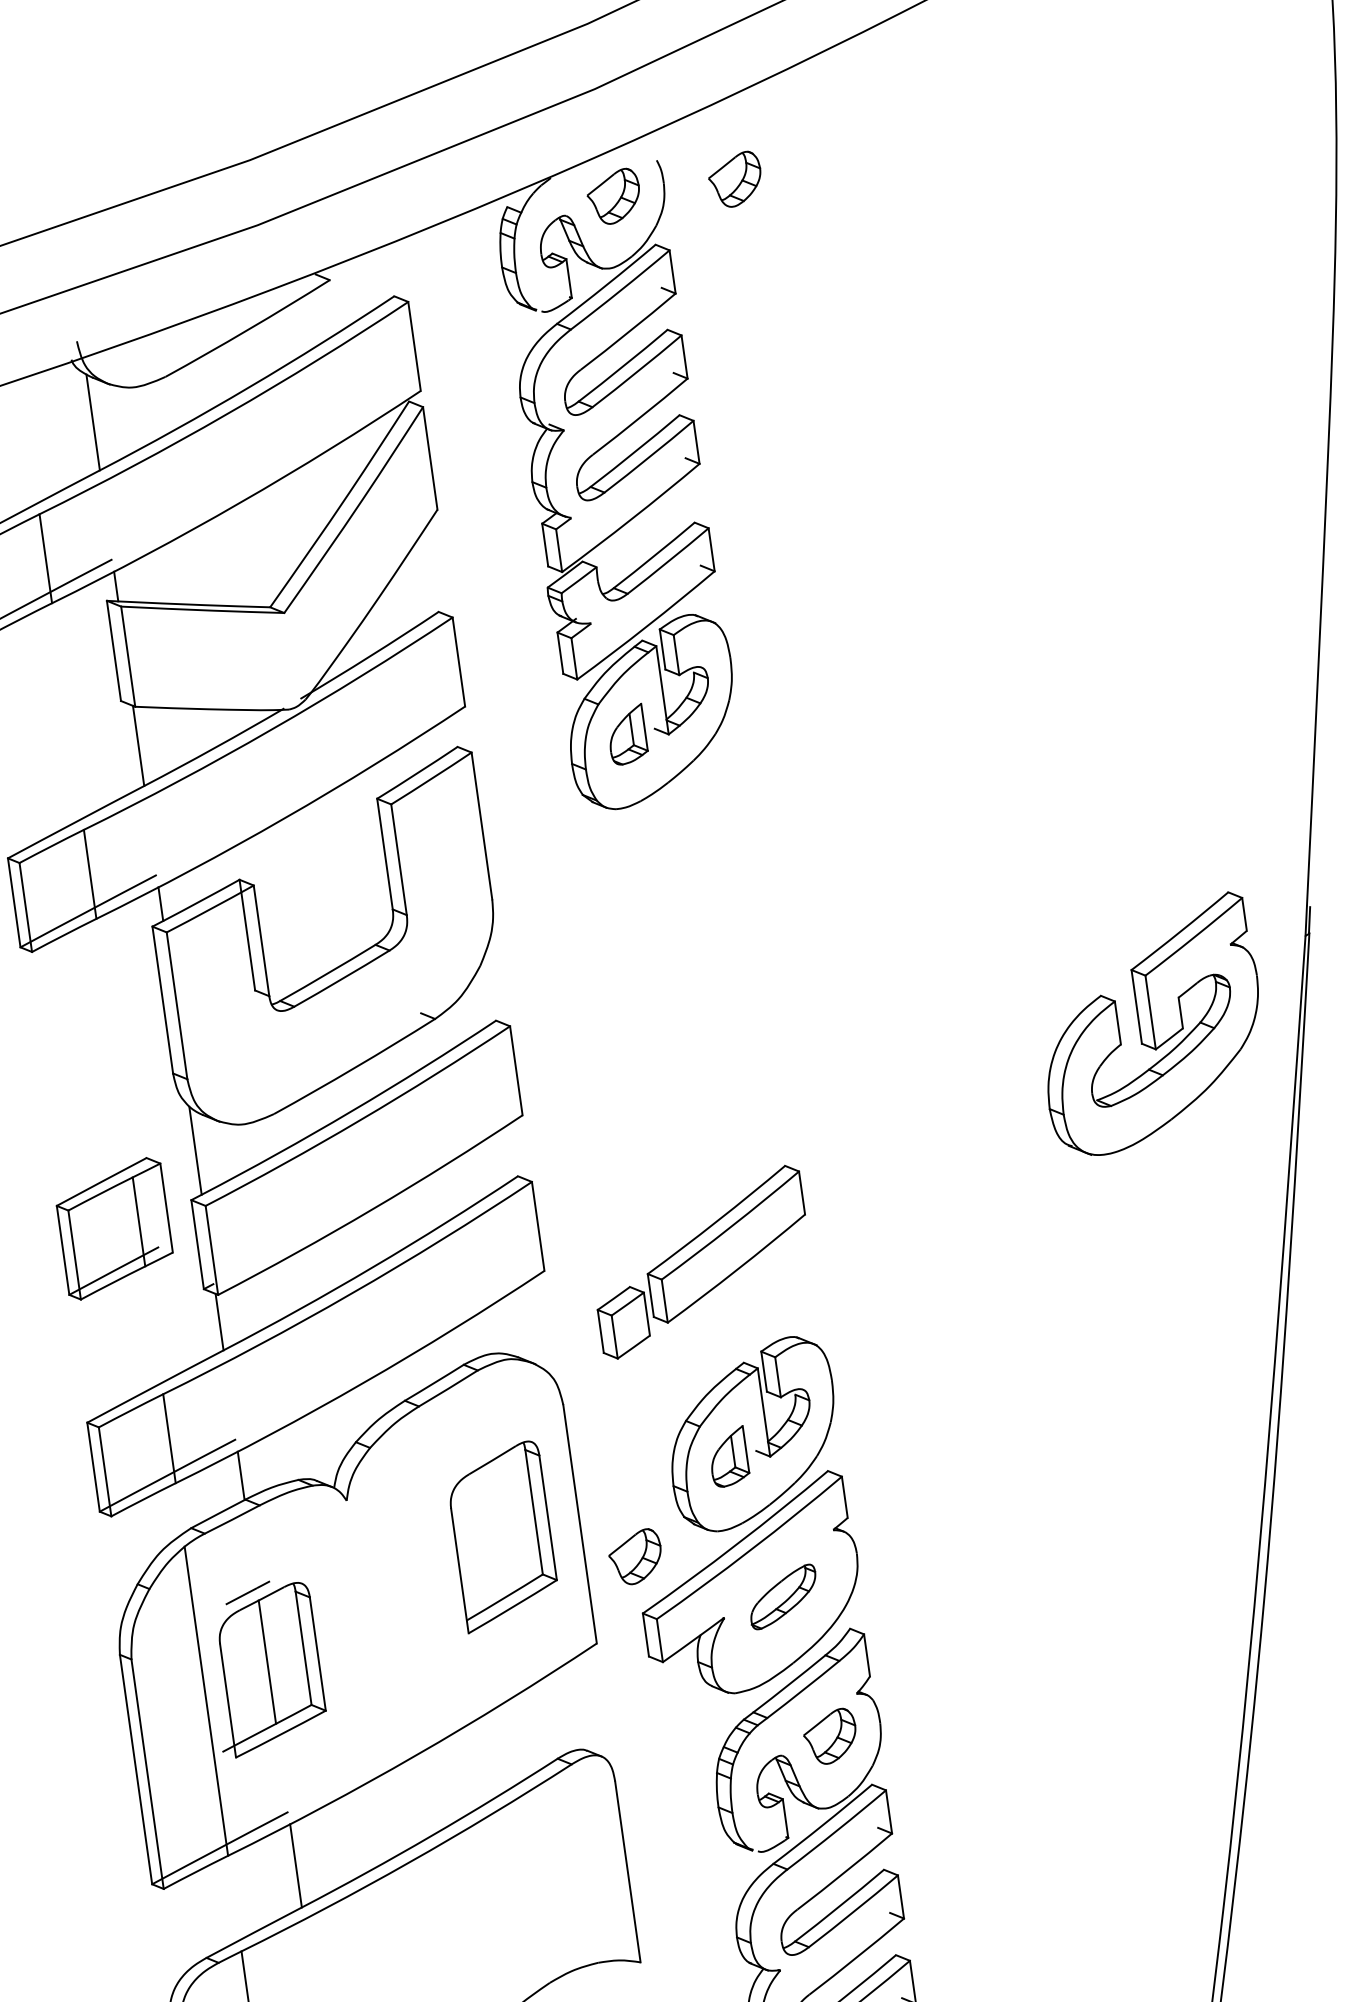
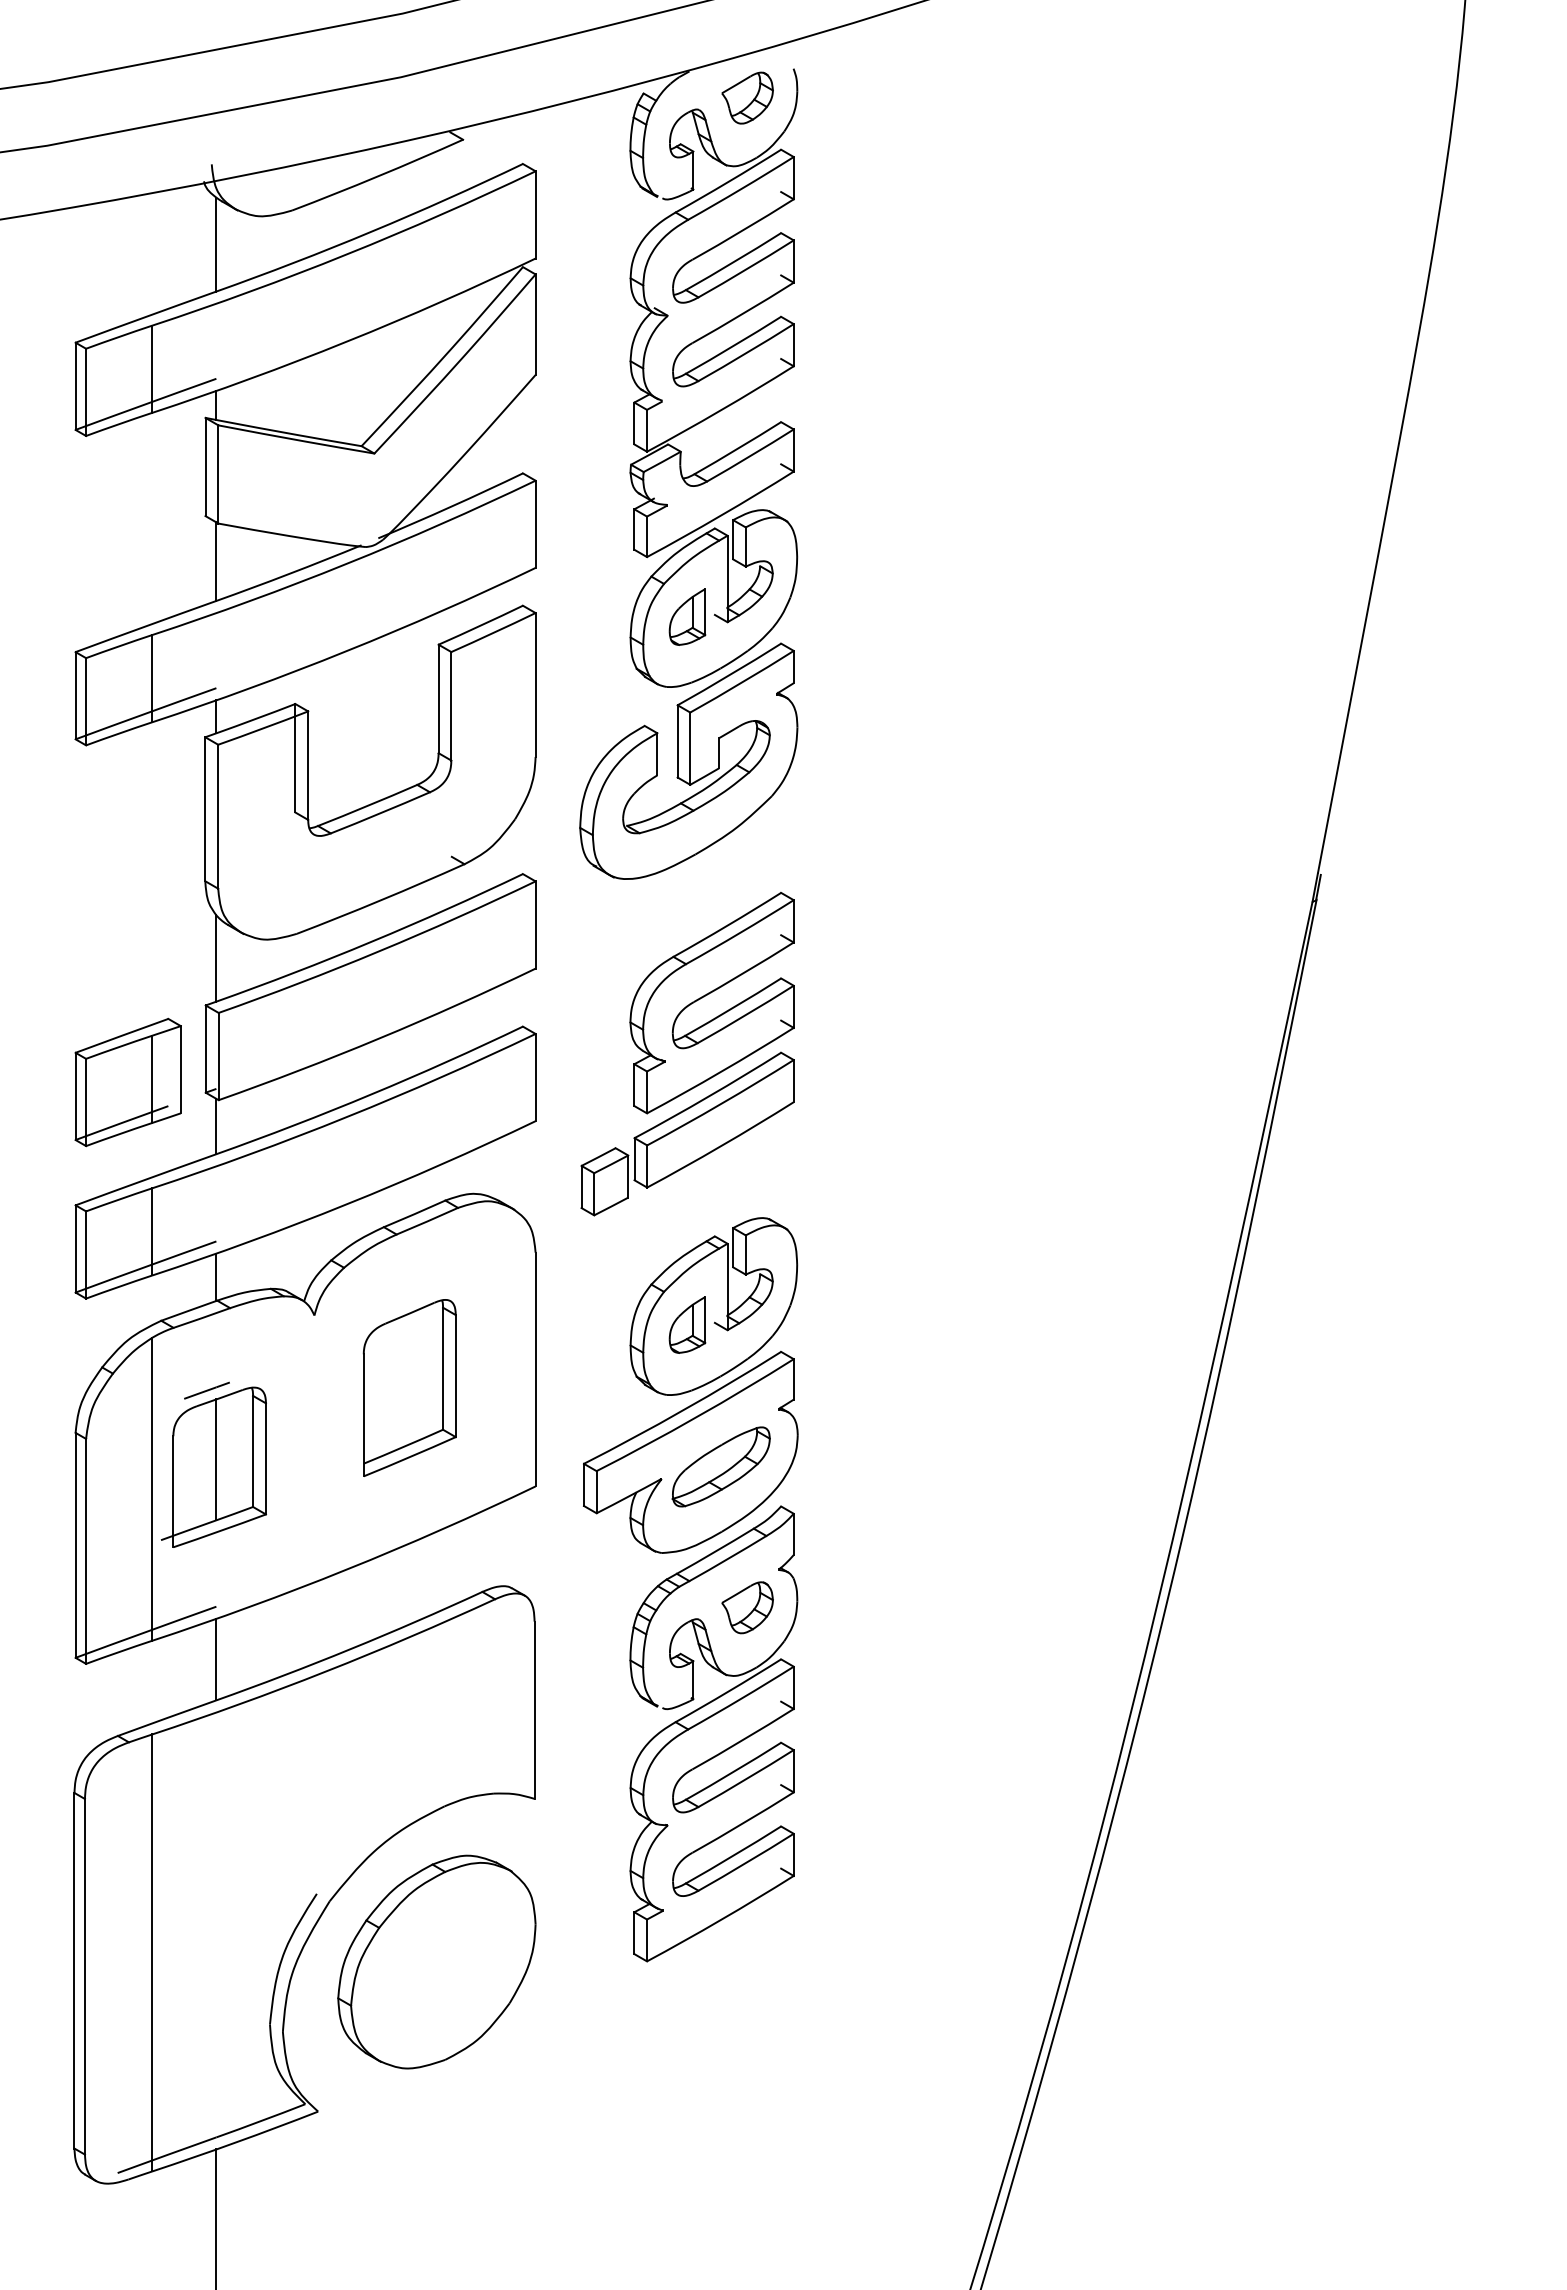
part: (735, 179) -> (866, 97), removed
part: (1150, 1024) -> (688, 760), moved
part: (701, 1118) -> (707, 995), added
part: (114, 1228) -> (127, 1082), moved
part: (502, 1536) -> (409, 1387), moved
part: (635, 1556) -> (584, 1408), removed
part: (782, 1596) -> (720, 1466), size x1.43

